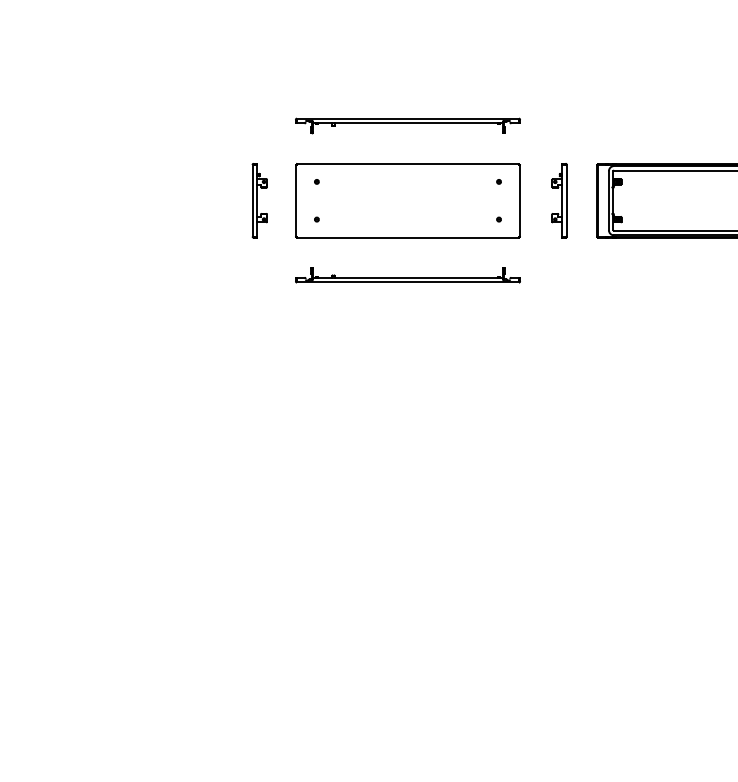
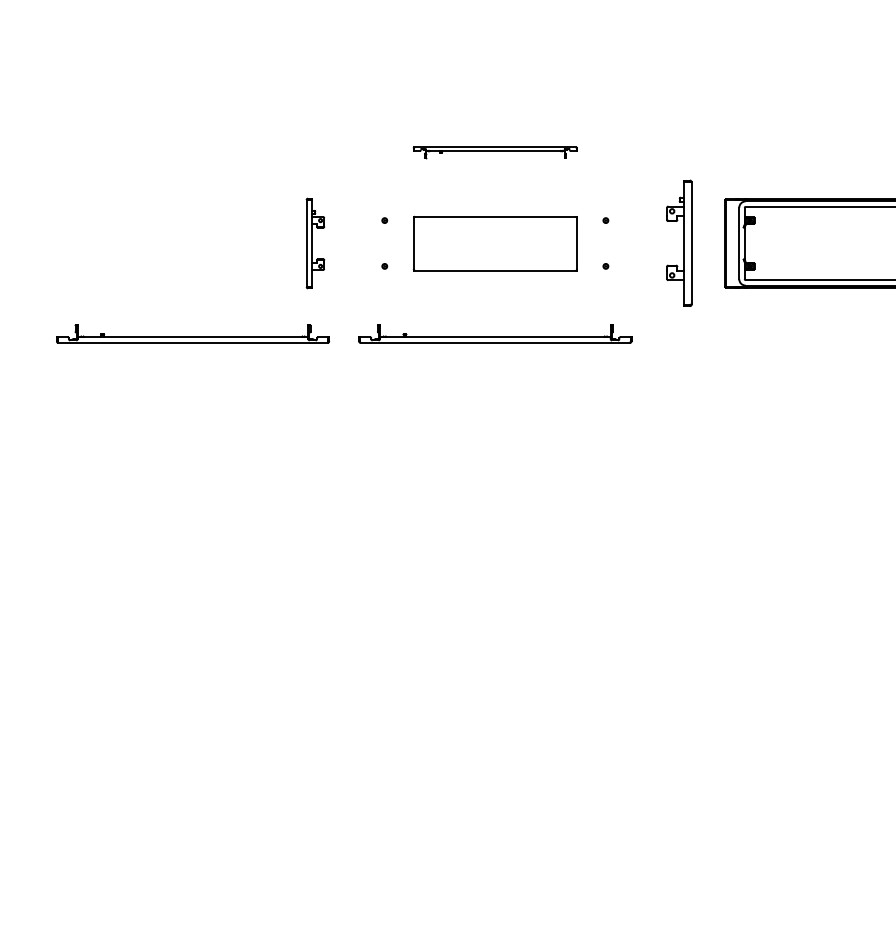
part: (407, 125) -> (494, 152), size x0.6
part: (407, 200) -> (494, 243), size x0.6
part: (559, 200) -> (679, 243), size x1.4
part: (158, 275) -> (192, 334), added

